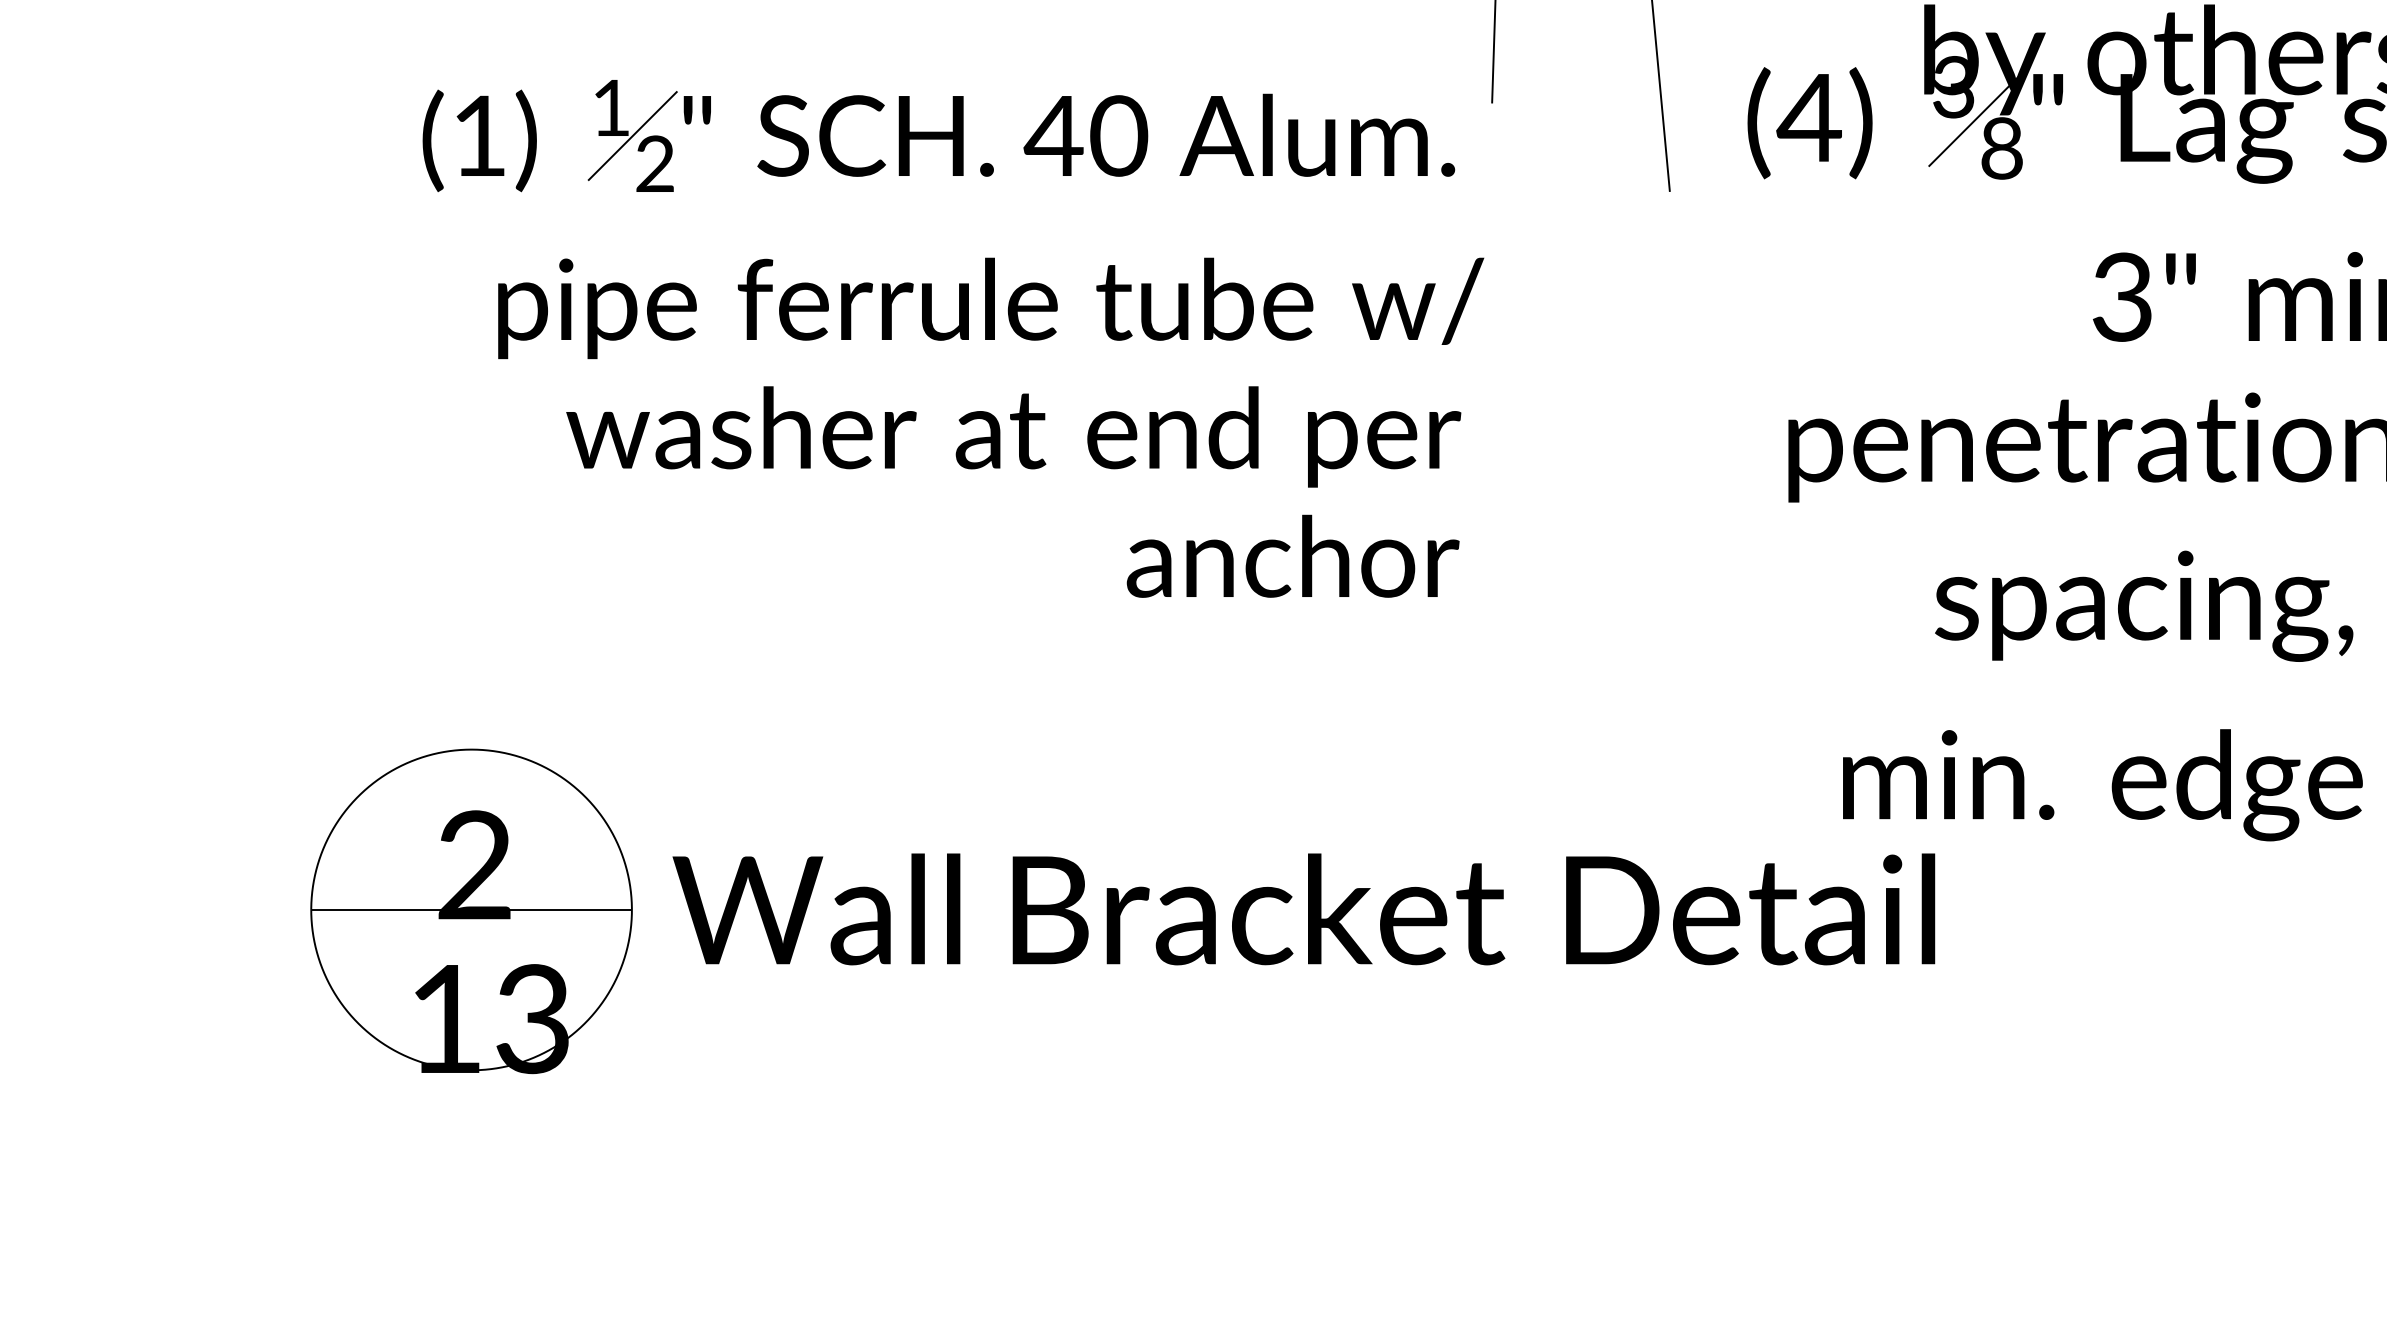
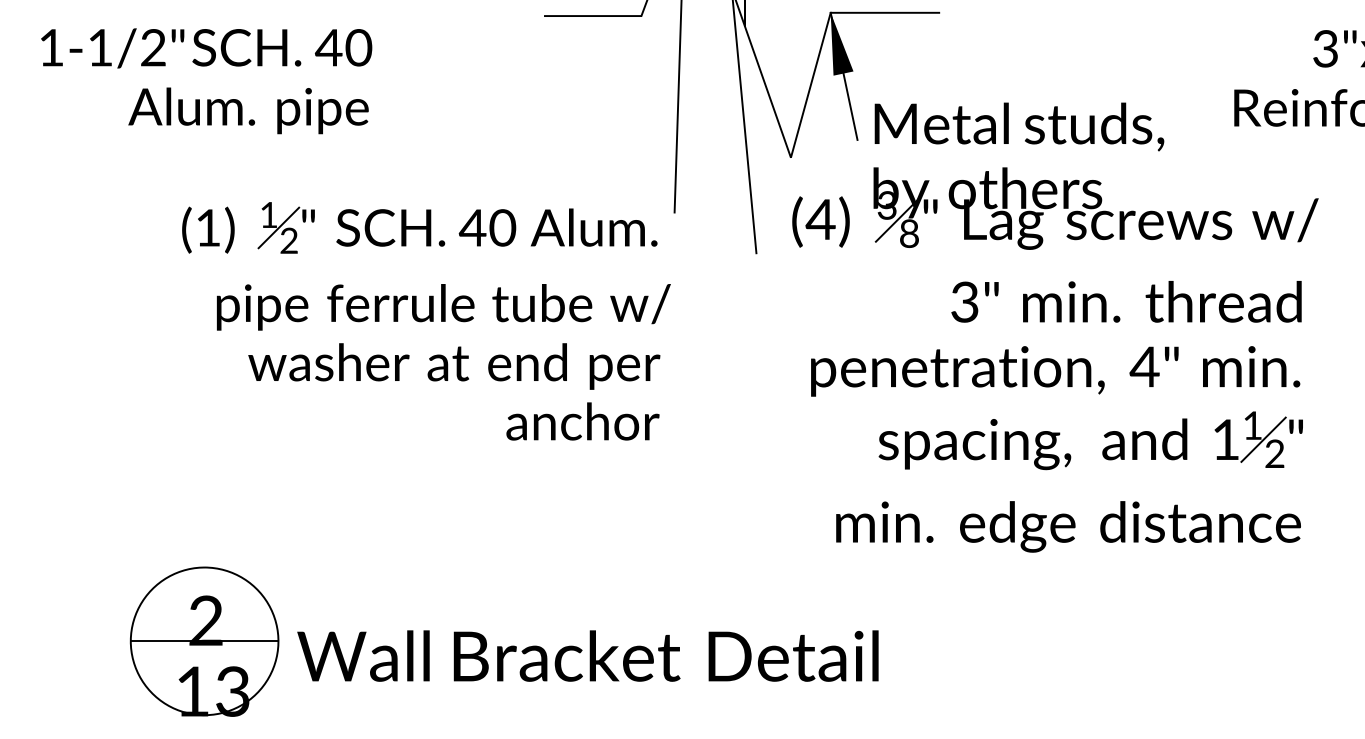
text: (1302, 908) -> (587, 655), moved
part: (471, 910) -> (204, 641), moved

